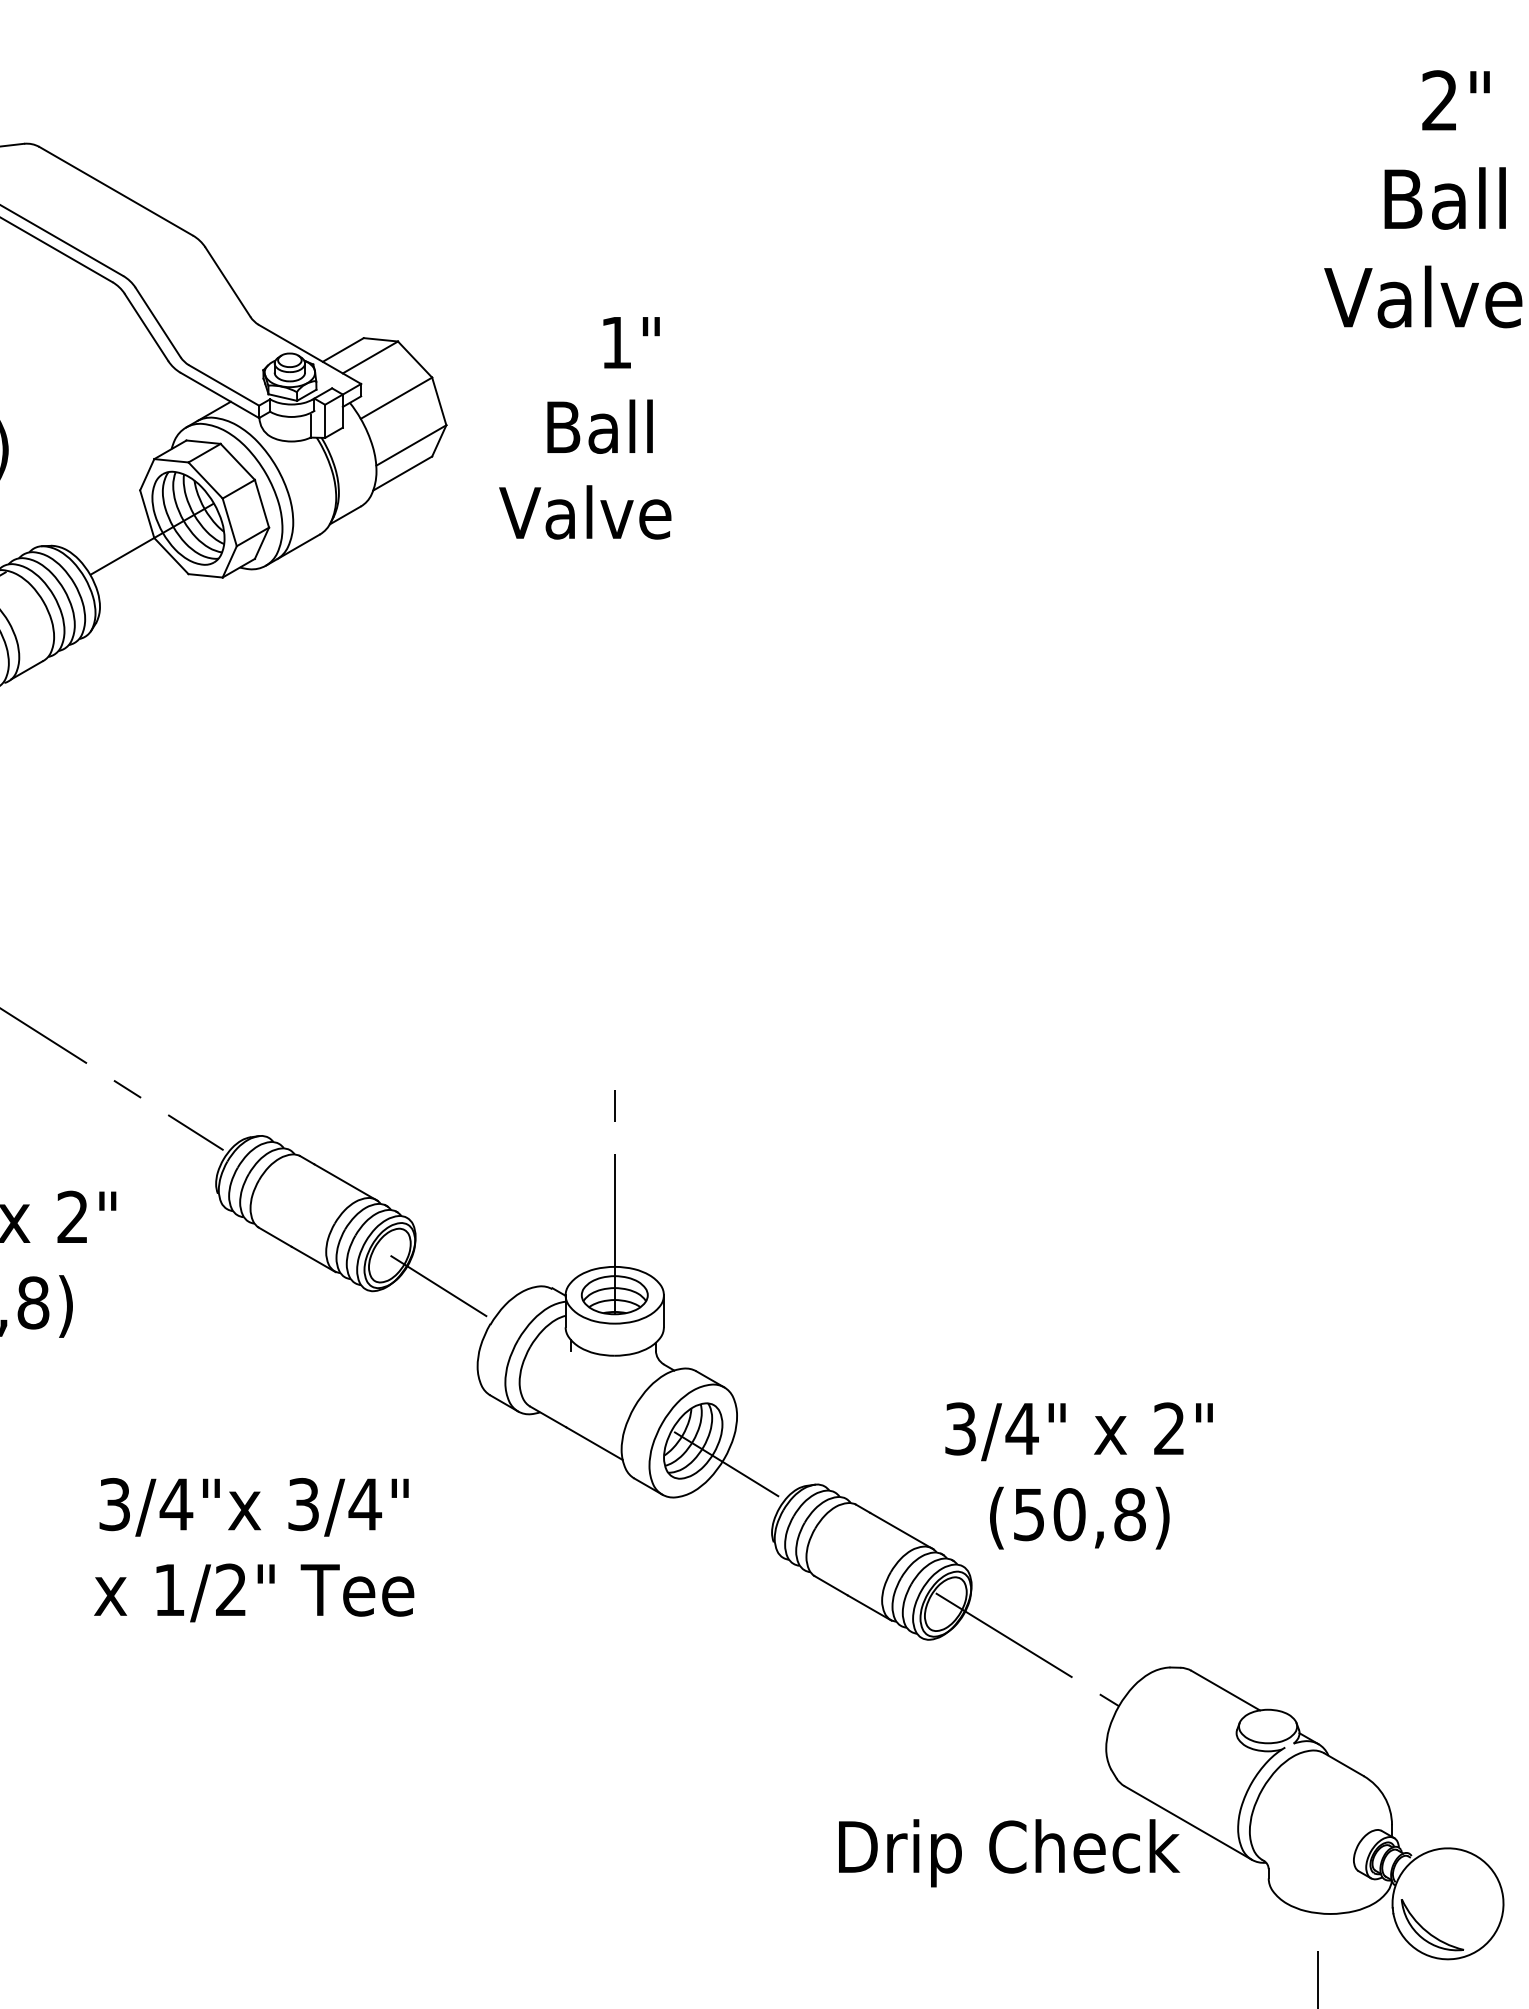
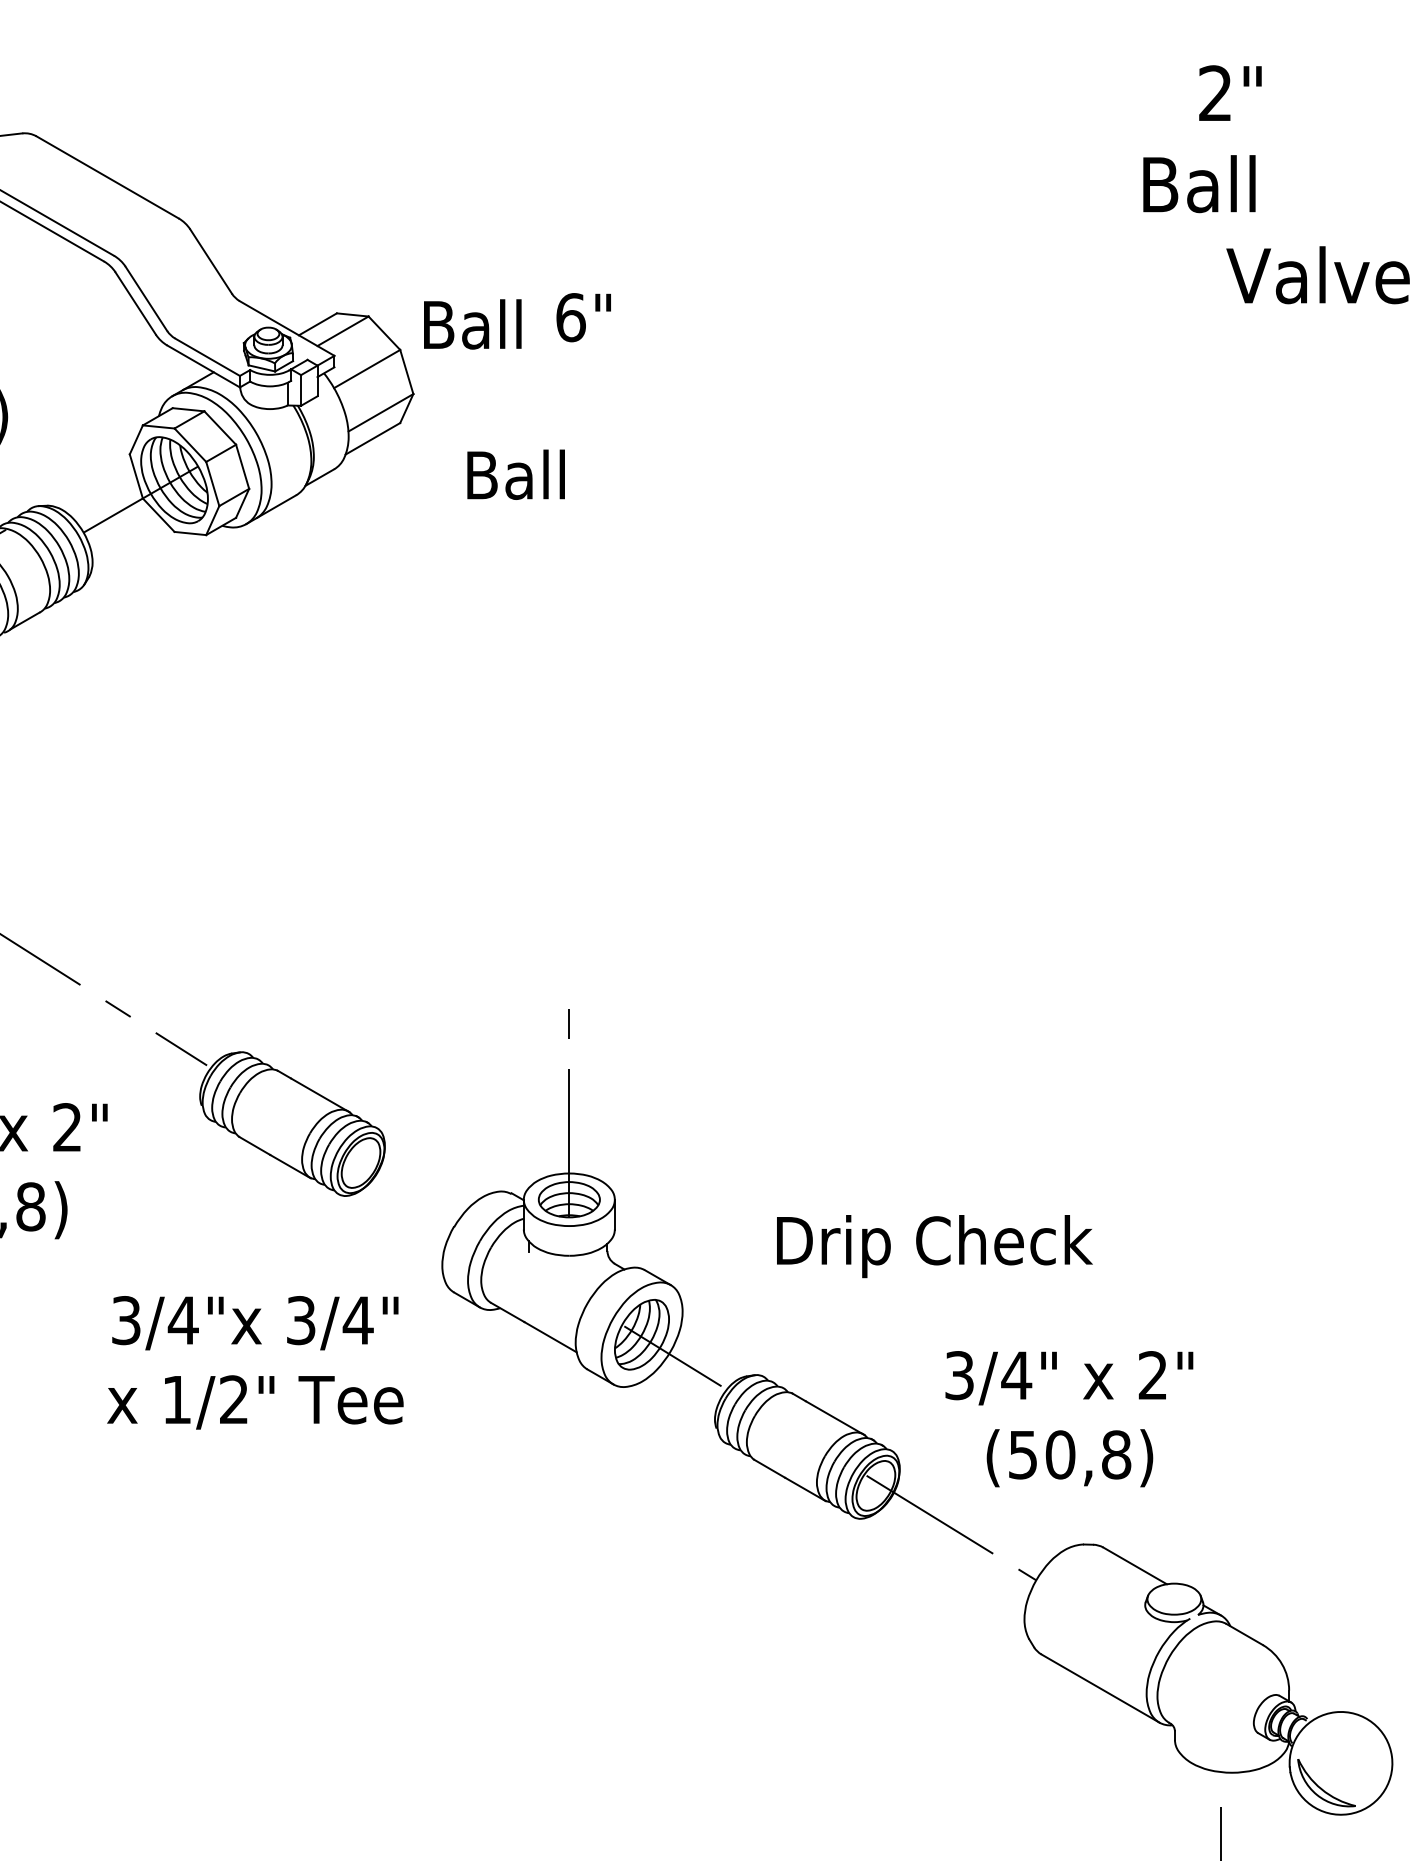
text: (1456, 99) -> (1230, 92), moved
text: (1445, 198) -> (1199, 184), moved
text: (616, 342) -> (570, 317), 1" -> 6"
text: (599, 426) -> (472, 324), moved
text: (584, 512) -> (541, 474), Valve -> Ball
line: (438, 1286) -> (406, 1191), removed
text: (1079, 1476) -> (1069, 1419), moved
text: (254, 1549) -> (255, 1362), moved
text: (1009, 1853) -> (934, 1246), moved

